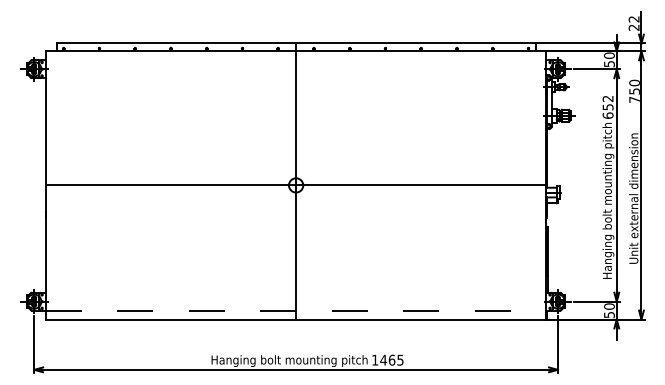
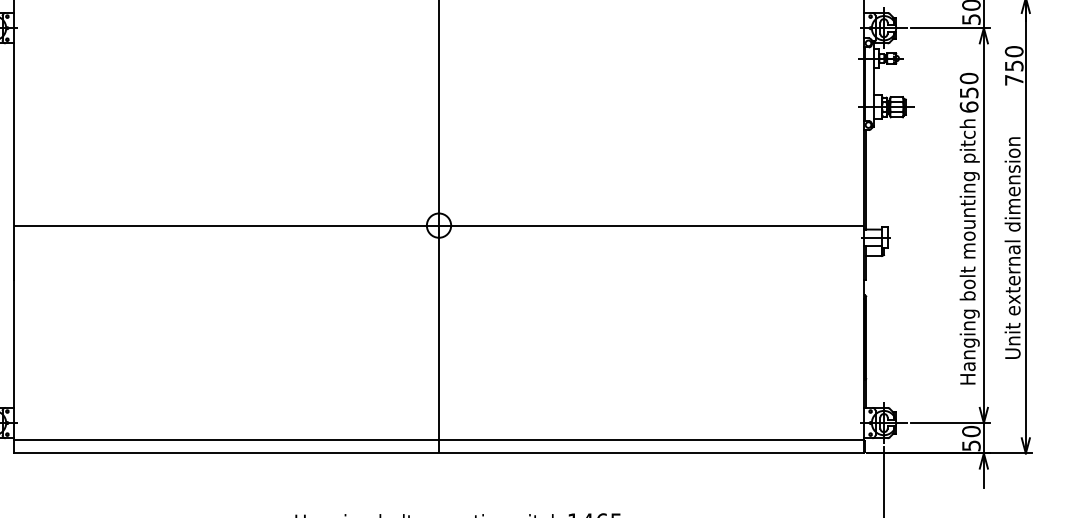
text: (607, 98) -> (968, 77), 652 -> 650
line: (296, 311) -> (439, 439), dashed -> solid

